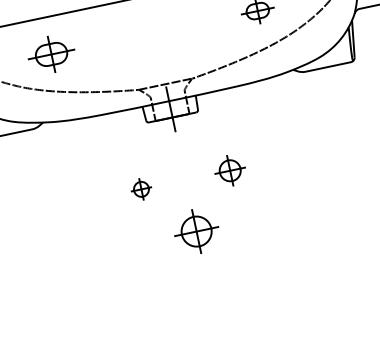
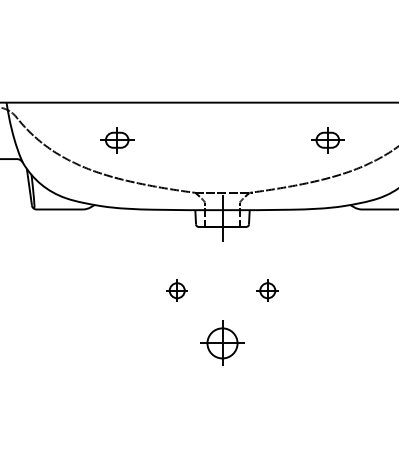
part: (52, 54) -> (117, 140), size x0.71
part: (229, 170) -> (267, 290), size x0.71

